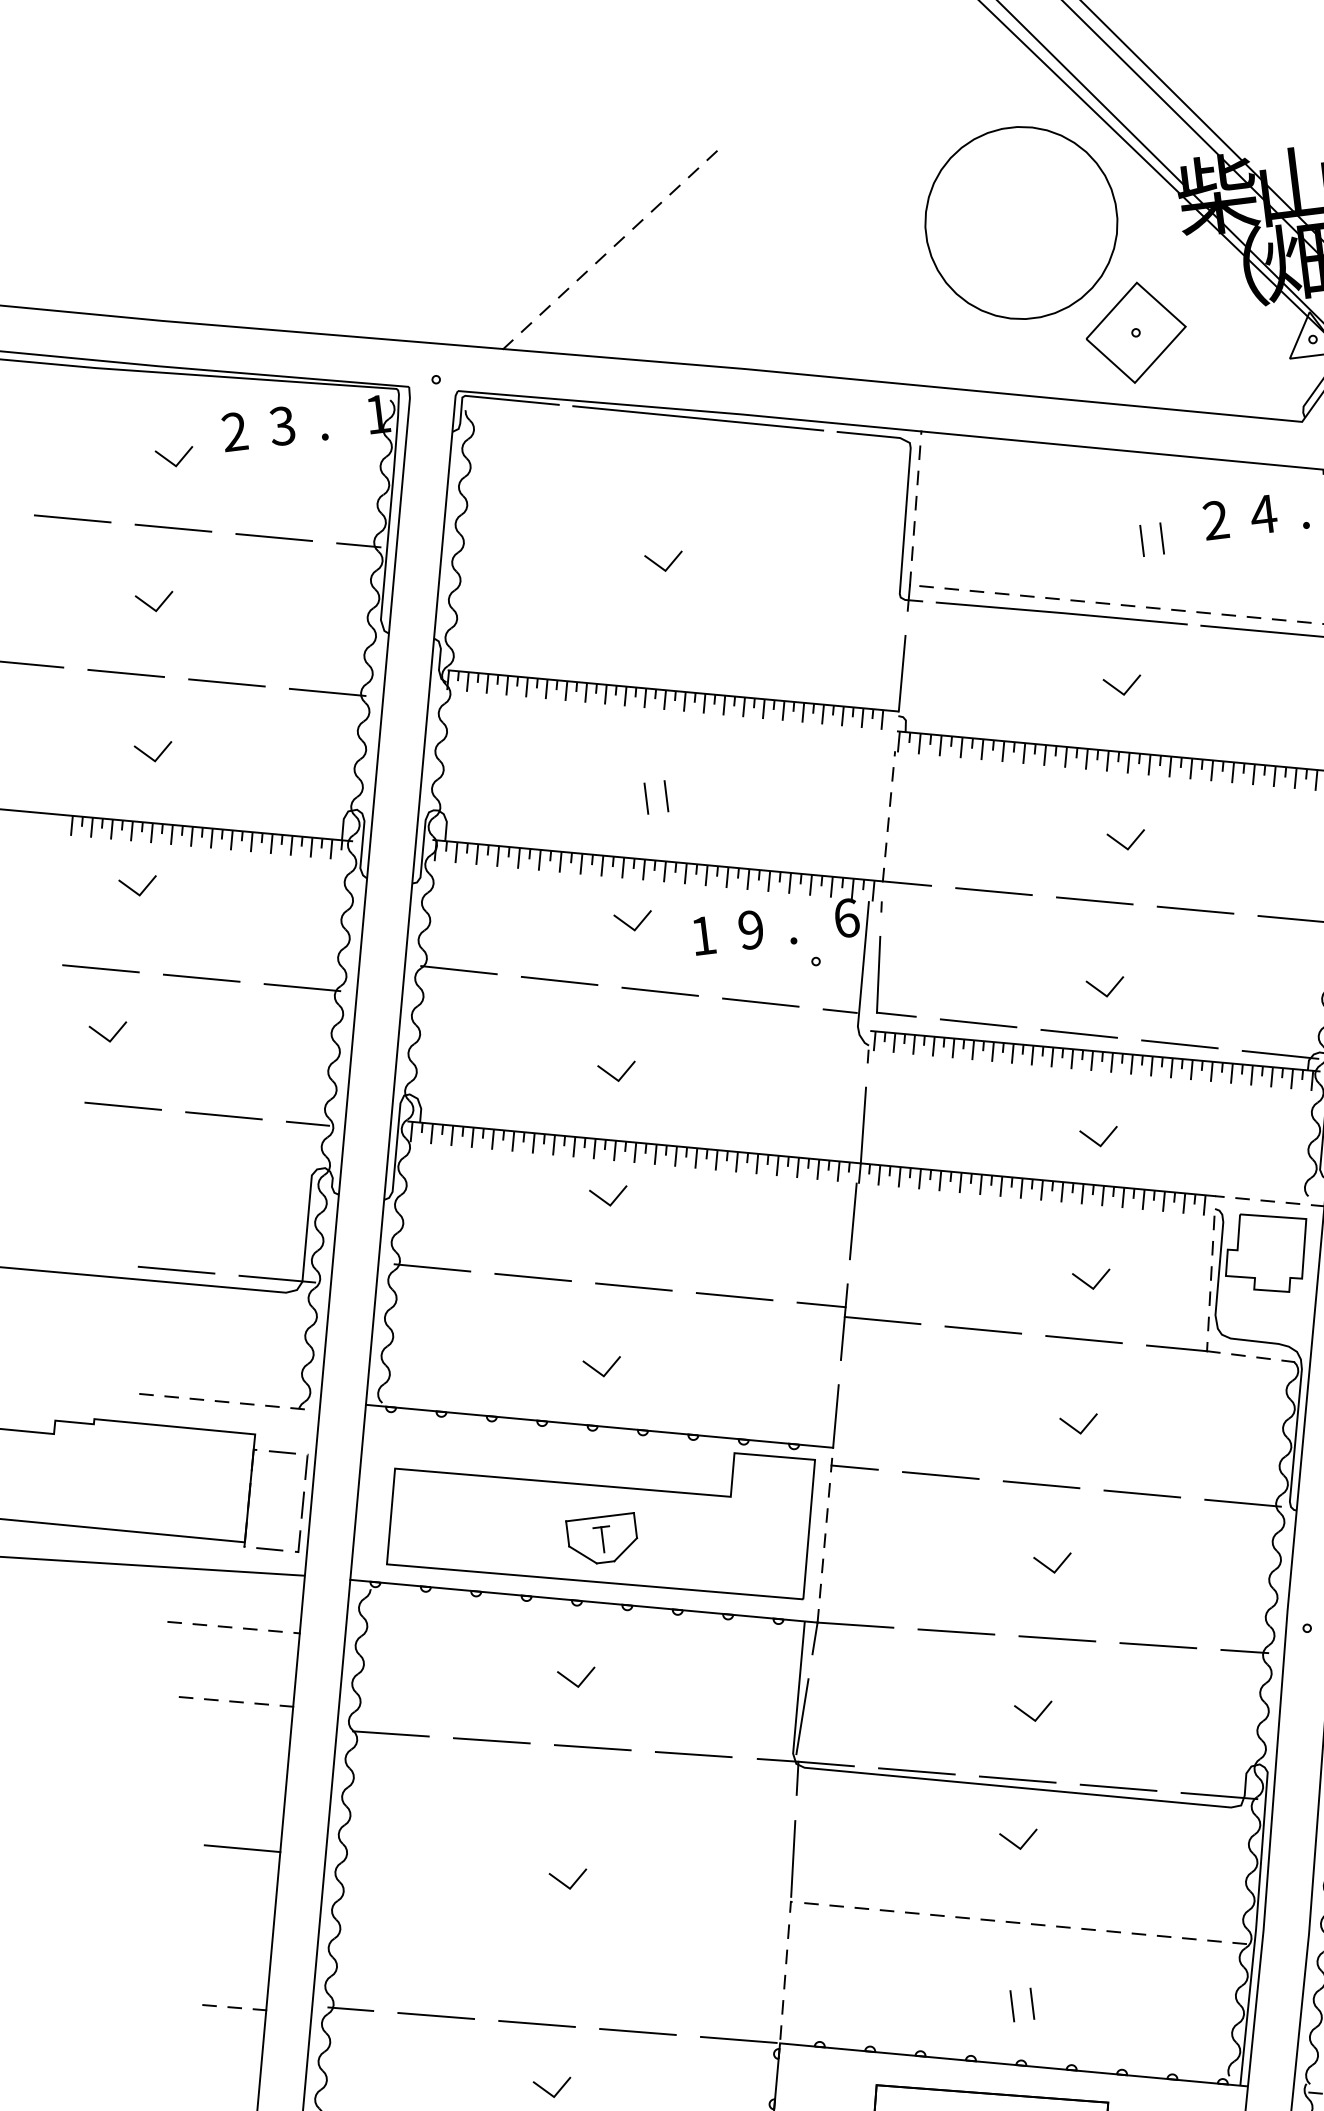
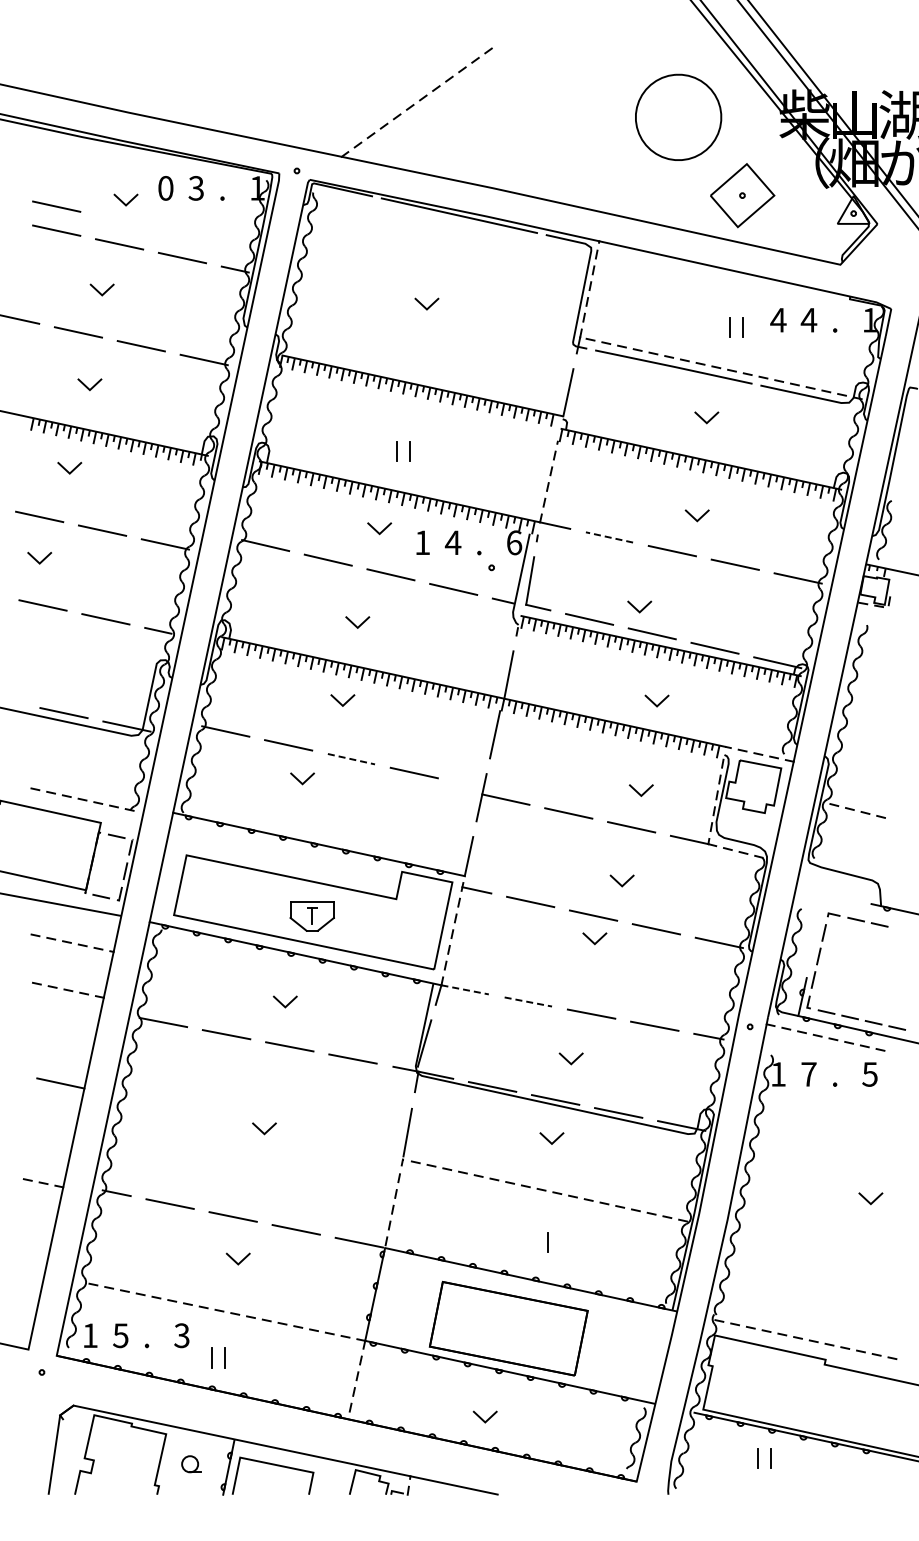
part: (1021, 223) -> (678, 117), size x0.7
text: (234, 432) -> (165, 188), 2 -> 0
line: (67, 481) -> (56, 206), added
text: (1215, 519) -> (778, 319), 2 -> 4
line: (994, 891) -> (609, 537), solid -> dashed
text: (750, 929) -> (452, 542), 9 -> 4
line: (1104, 992) -> (638, 609), moved
line: (634, 1287) -> (351, 759), solid -> dashed
line: (821, 1304) -> (468, 784), removed
line: (599, 1370) -> (300, 780), moved
line: (1050, 1567) -> (592, 940), moved
line: (855, 1624) -> (465, 989), solid -> dashed
line: (956, 1632) -> (528, 1002), solid -> dashed
line: (1012, 2006) -> (534, 1242), removed

